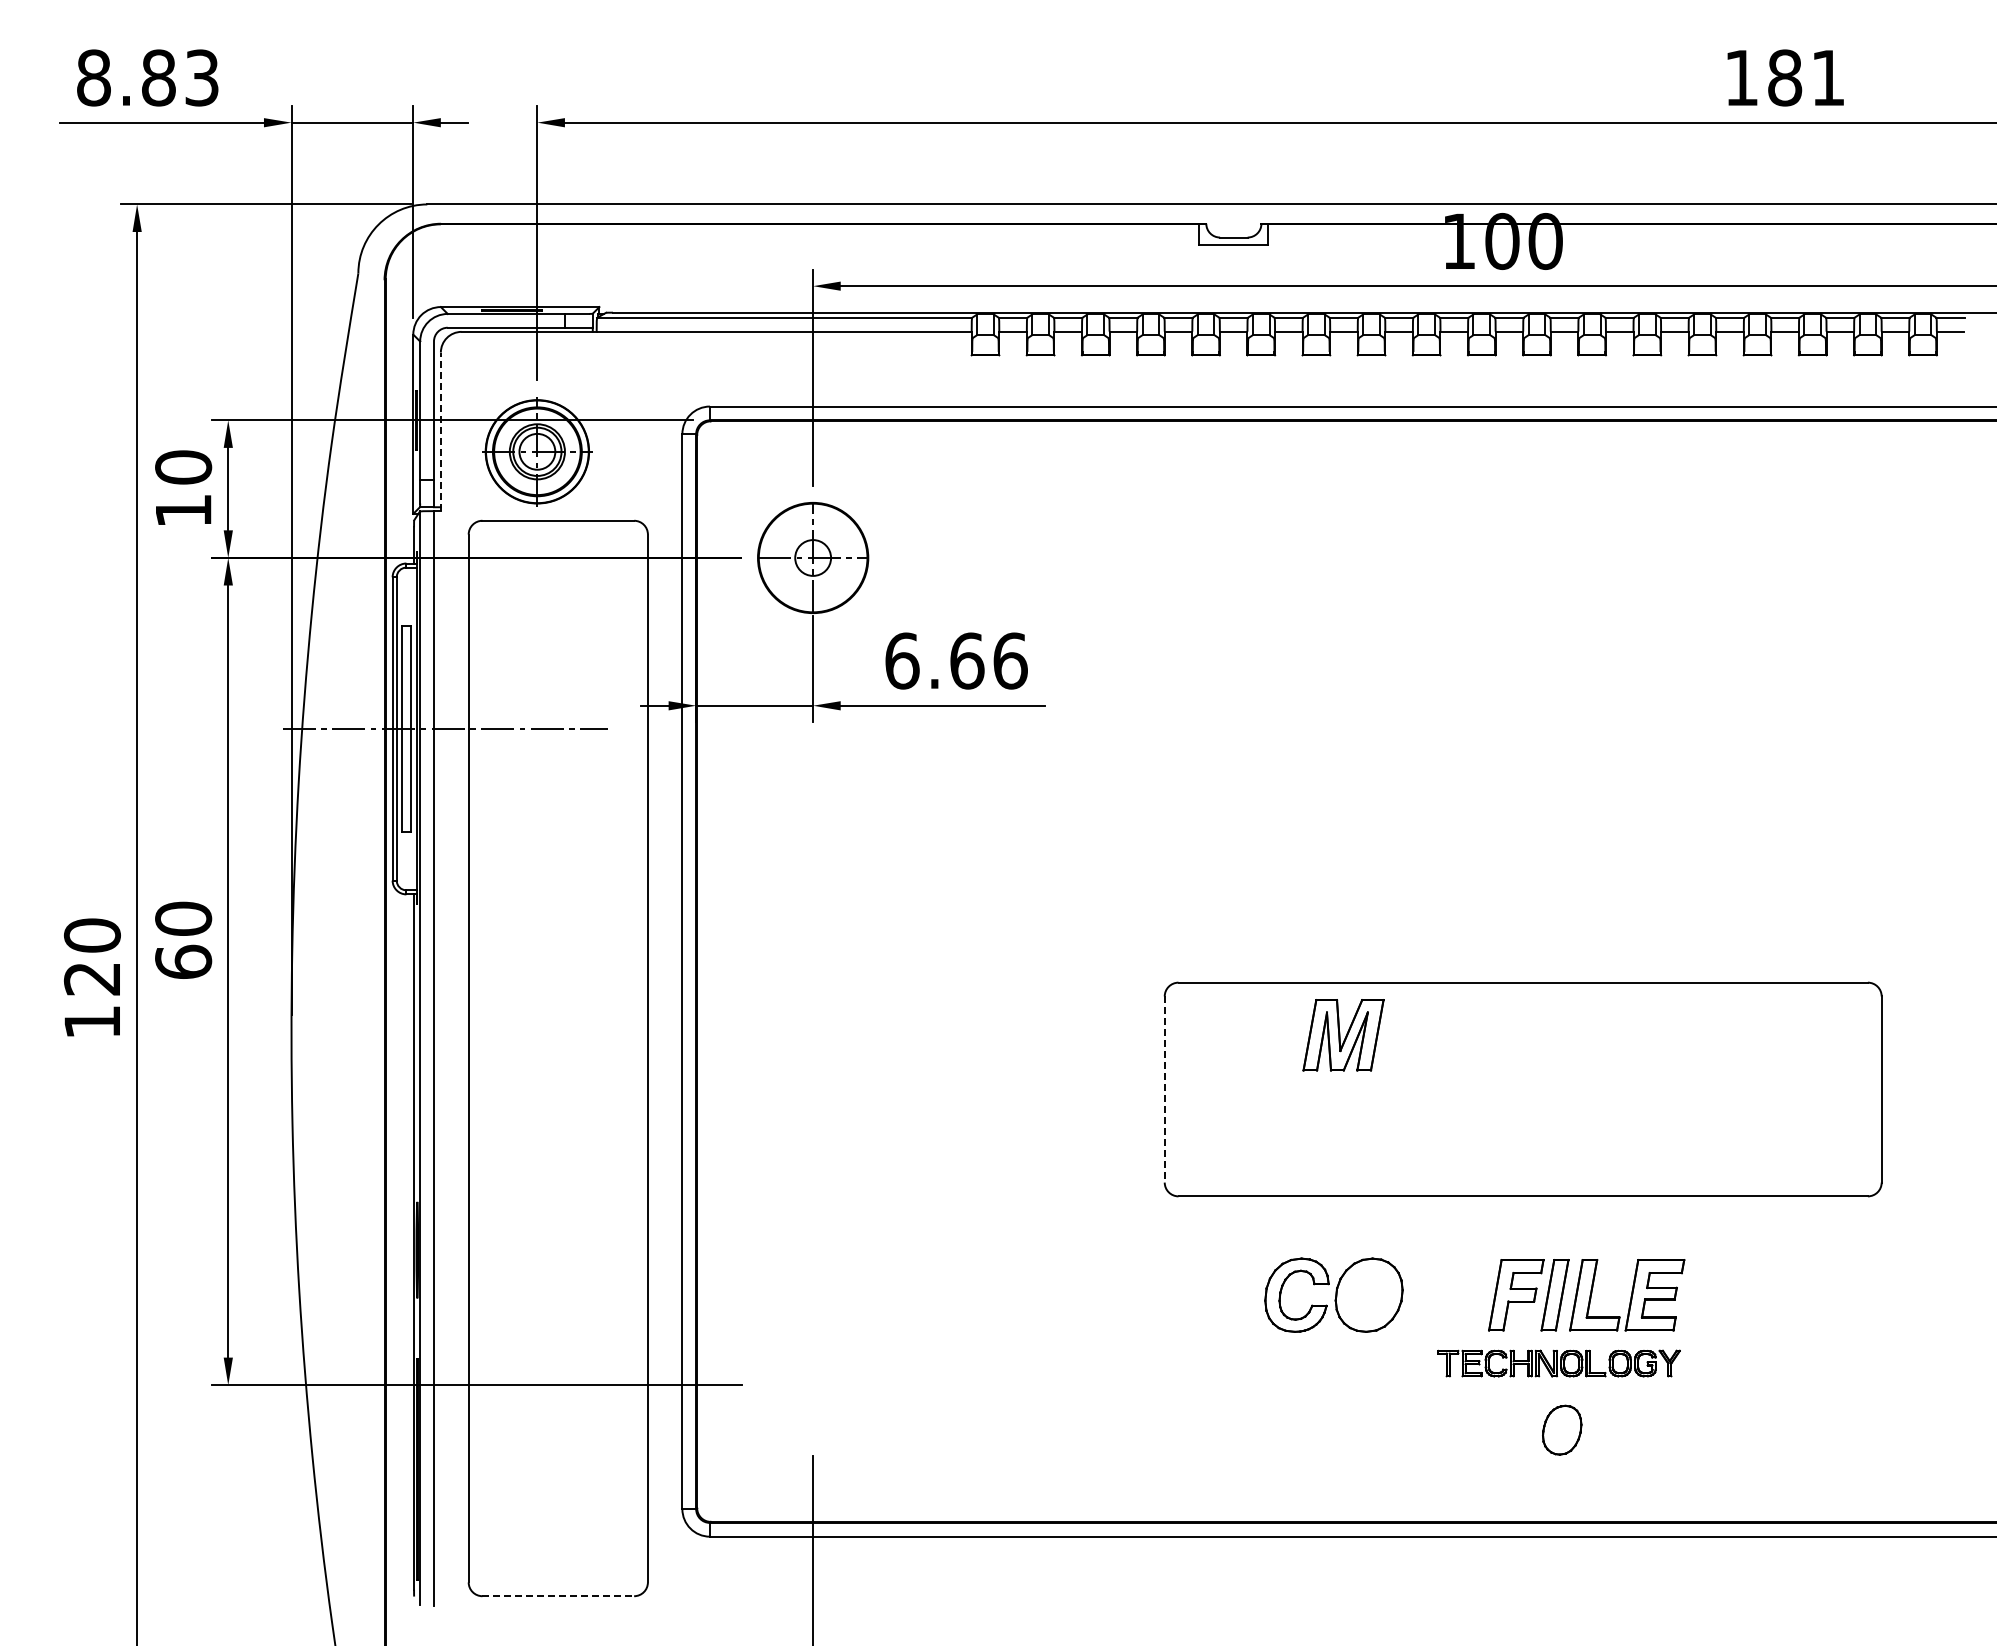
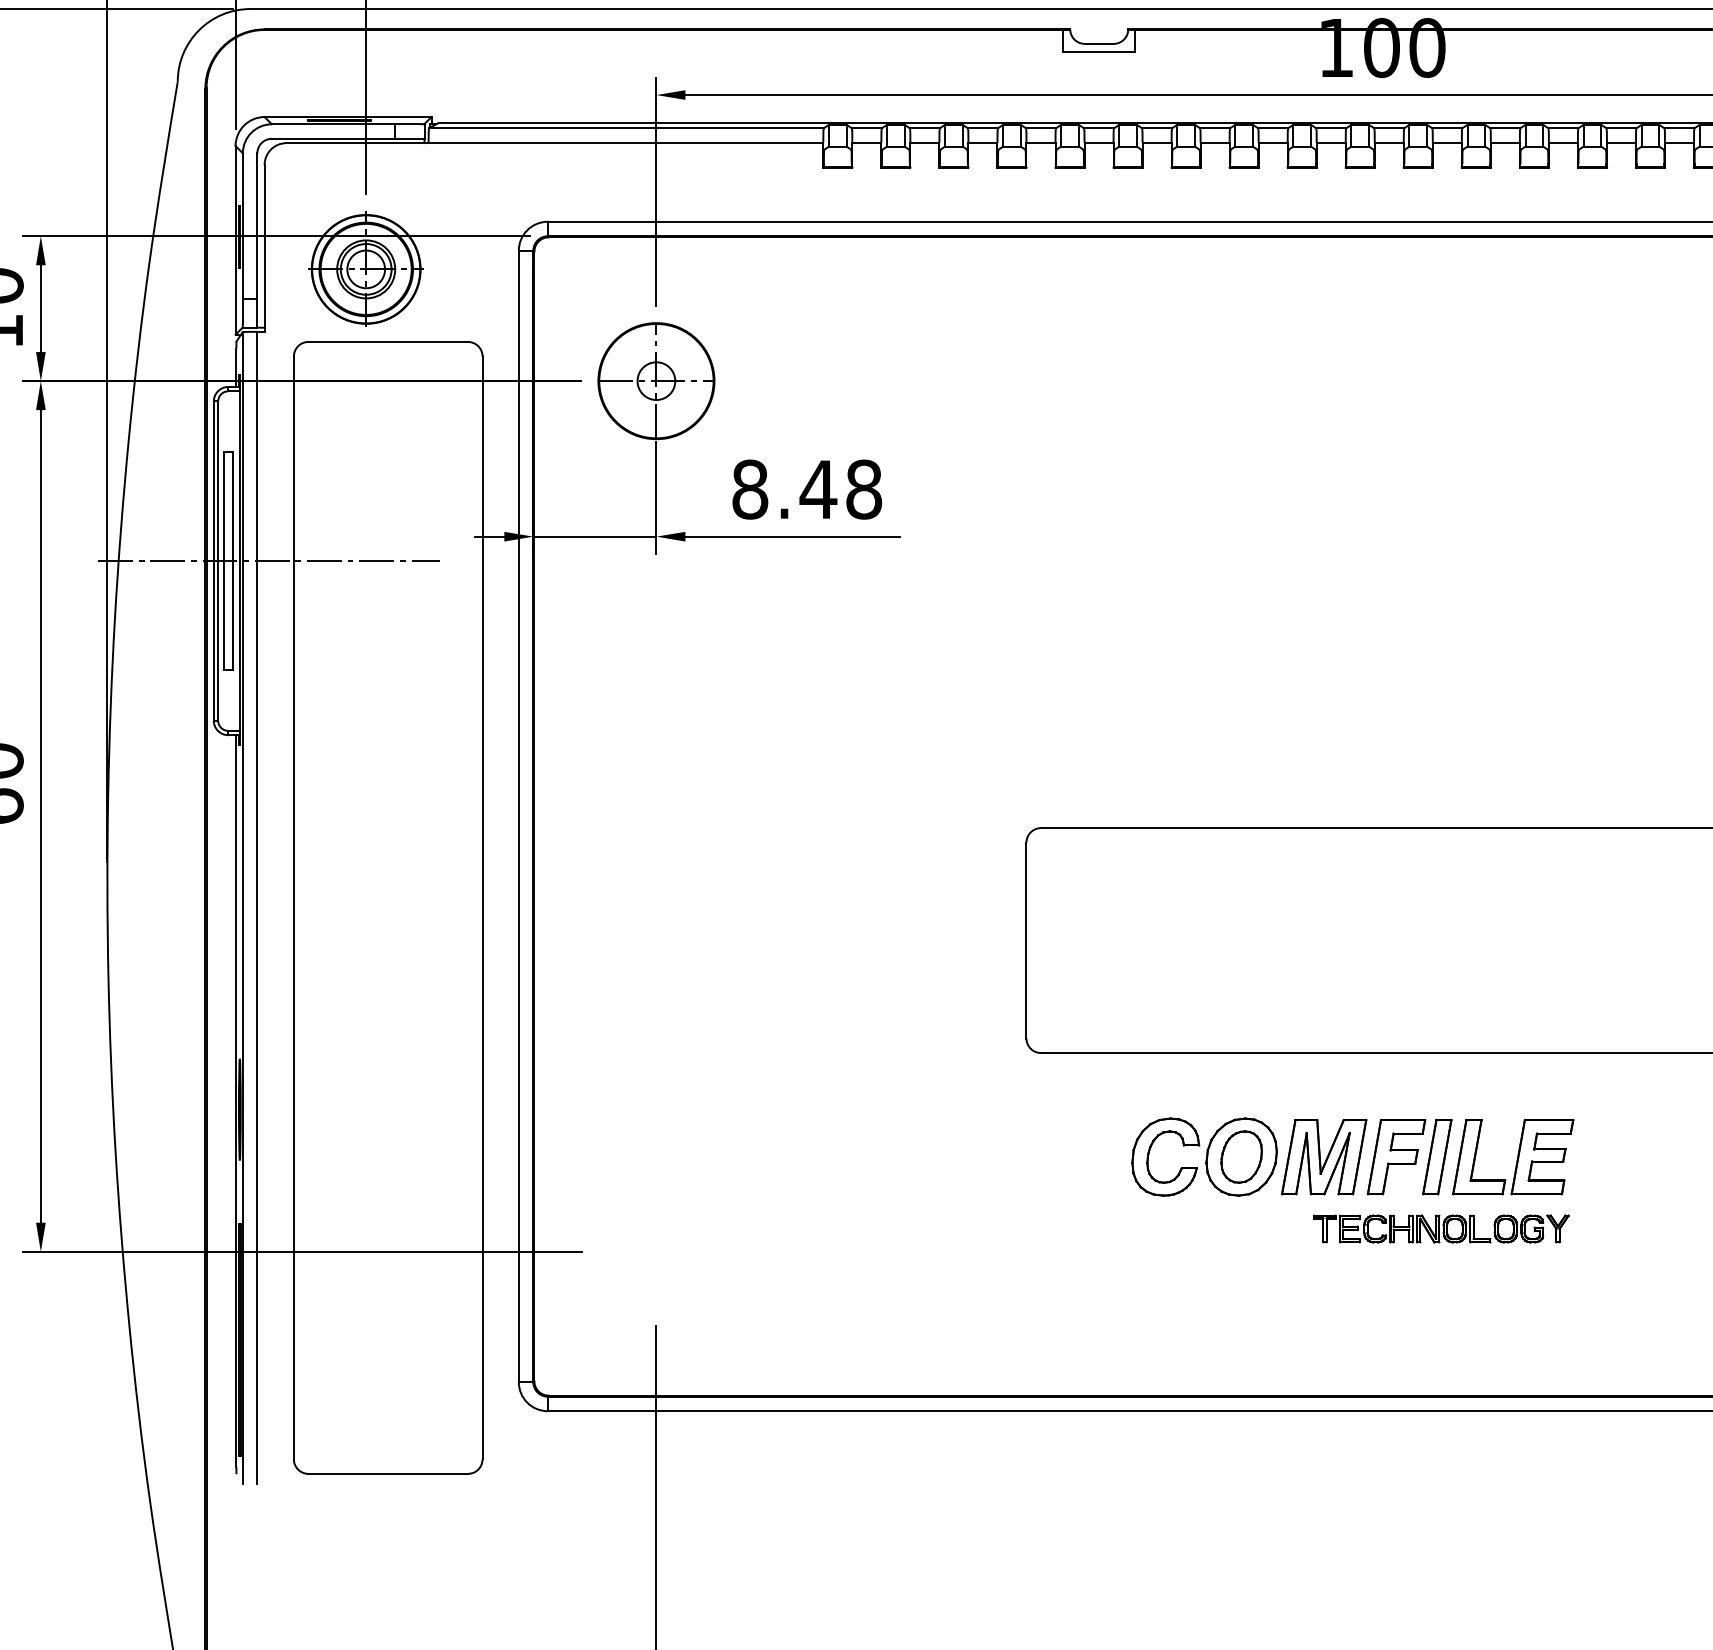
line: (440, 431) -> (264, 248), dashed -> solid
text: (956, 660) -> (807, 489), 6.66 -> 8.48
part: (1343, 1035) -> (1324, 1157), moved
line: (1164, 1090) -> (1026, 941), dashed -> solid
part: (1562, 1429) -> (1241, 1156), moved
line: (558, 1596) -> (388, 1474), dashed -> solid

